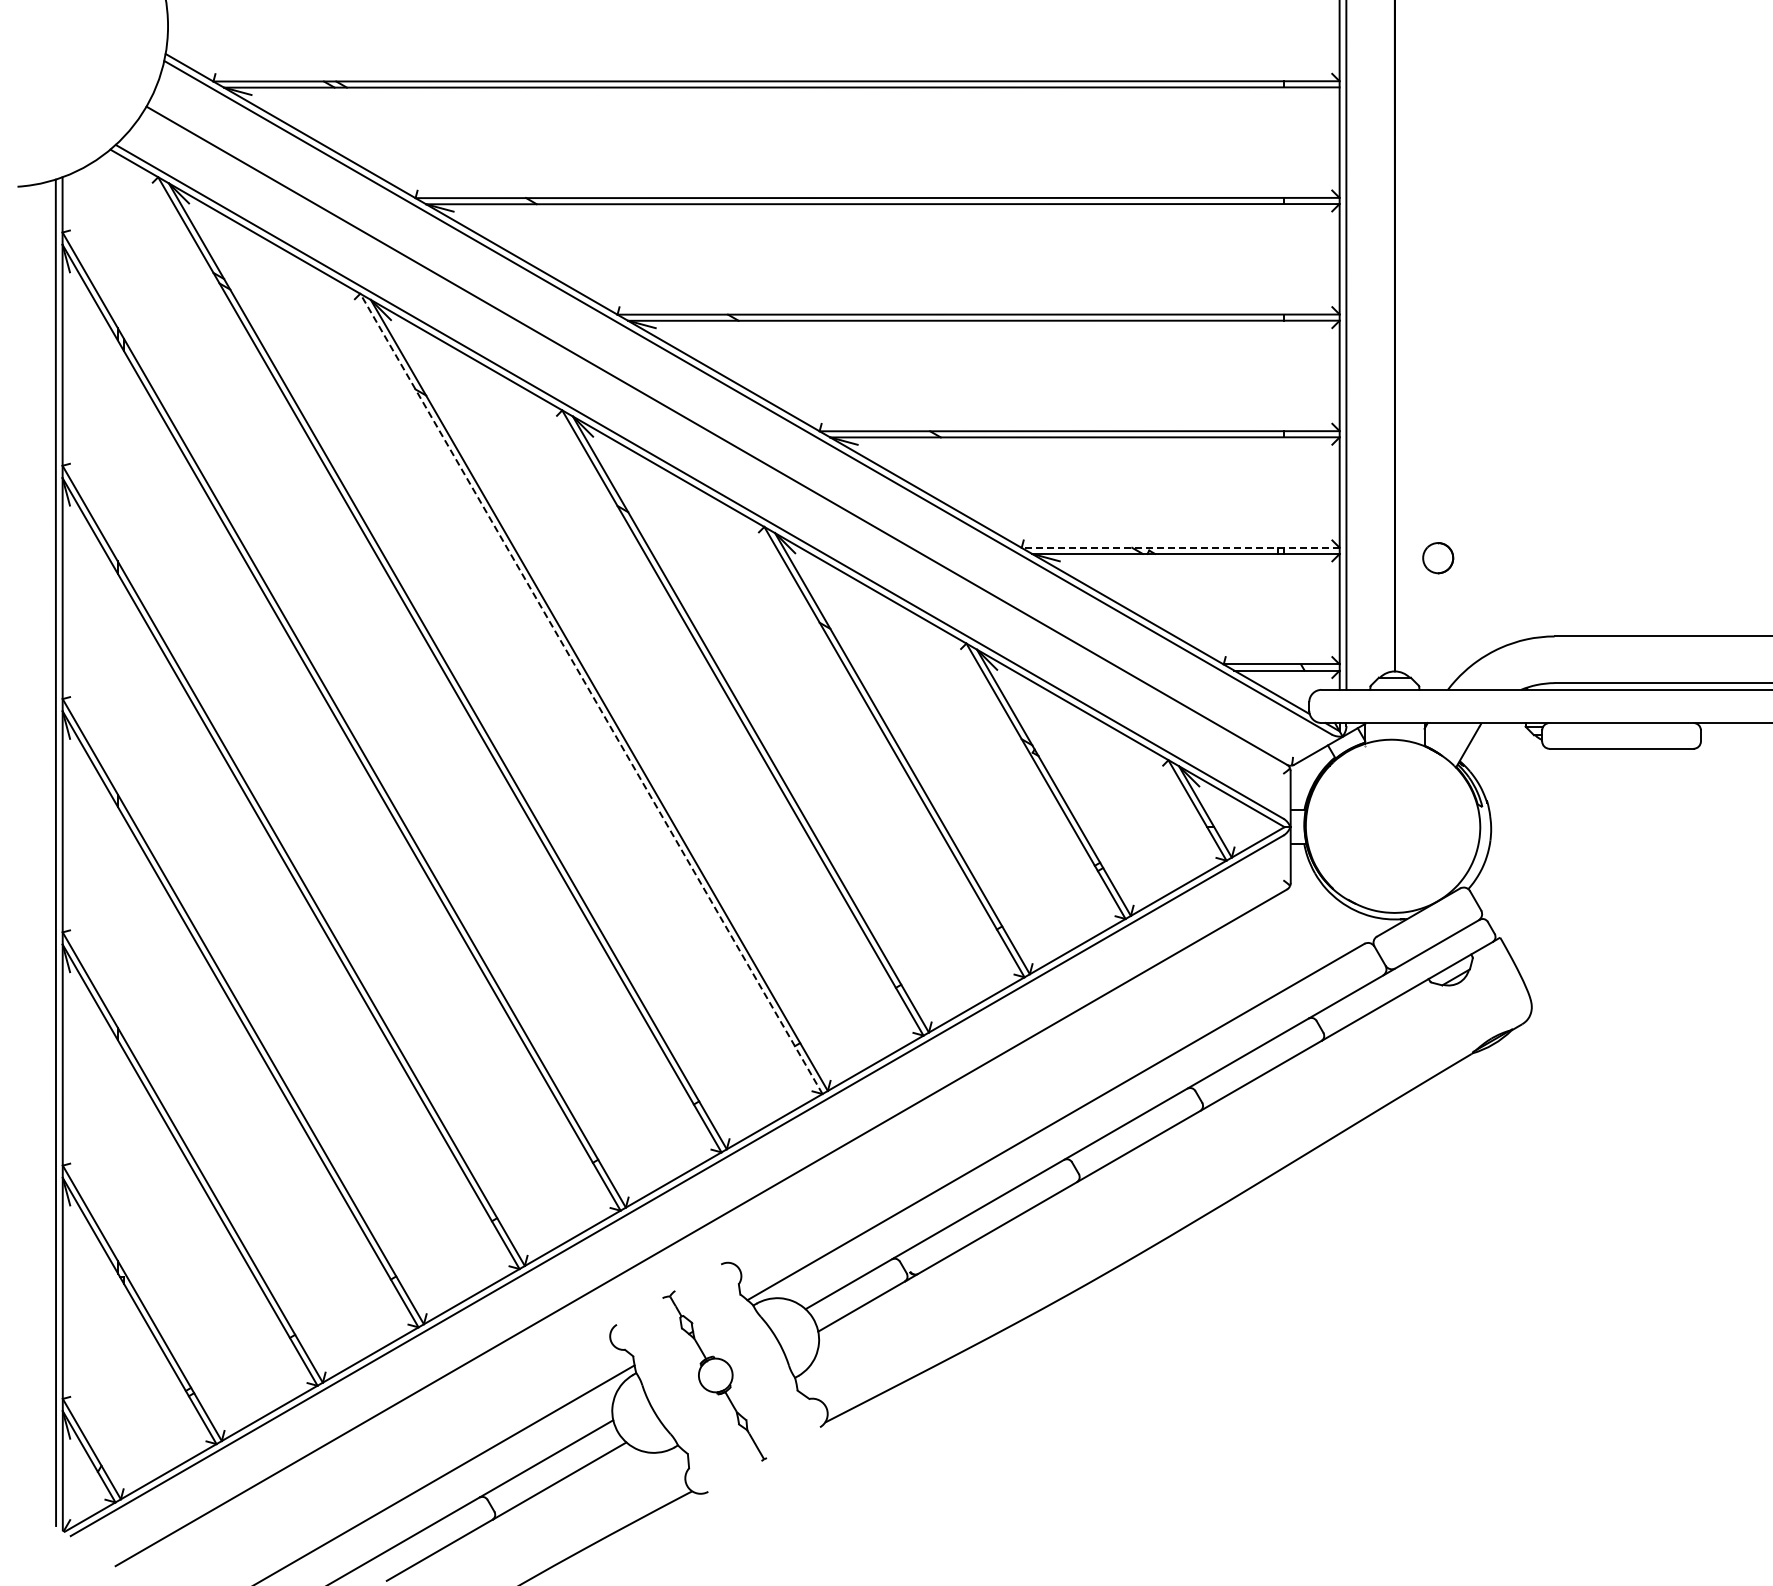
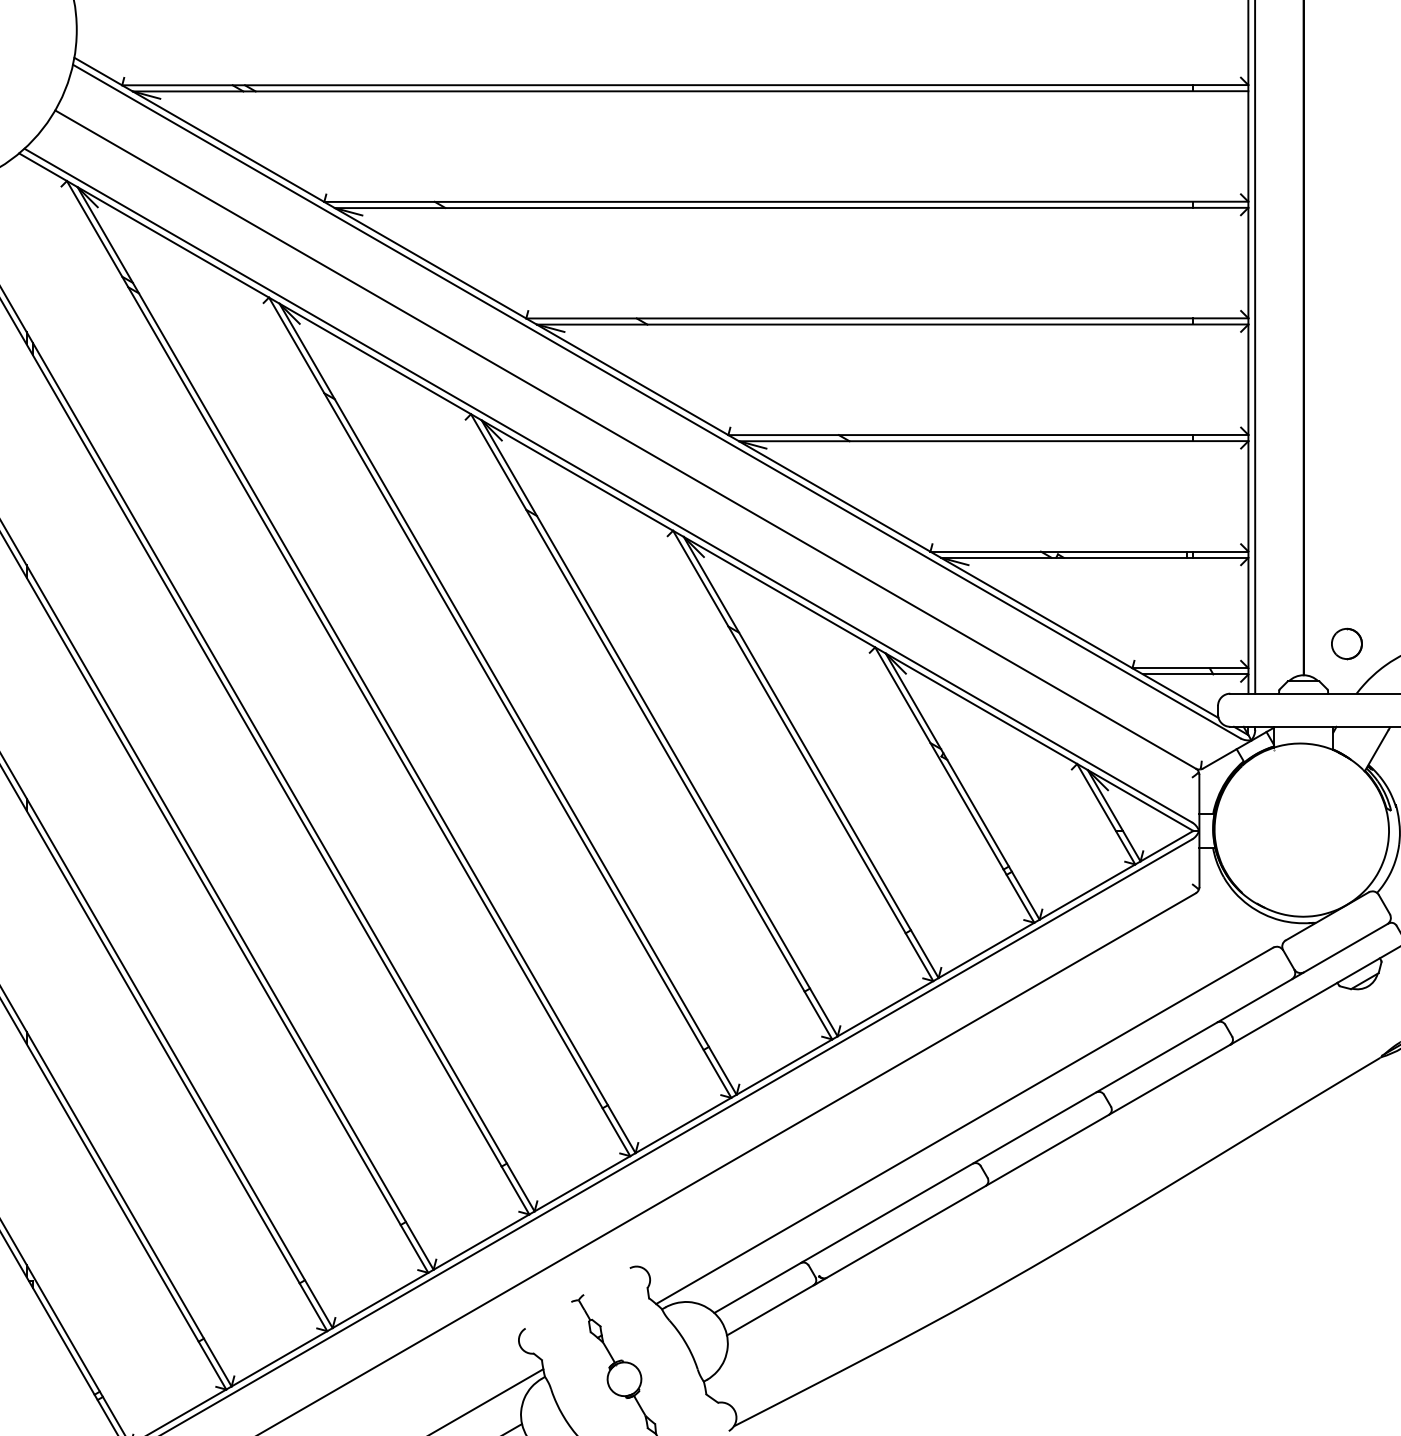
line: (1180, 547) -> (1089, 551), dashed -> solid
part: (1438, 558) -> (1347, 644), moved
line: (591, 693) -> (500, 697), dashed -> solid

